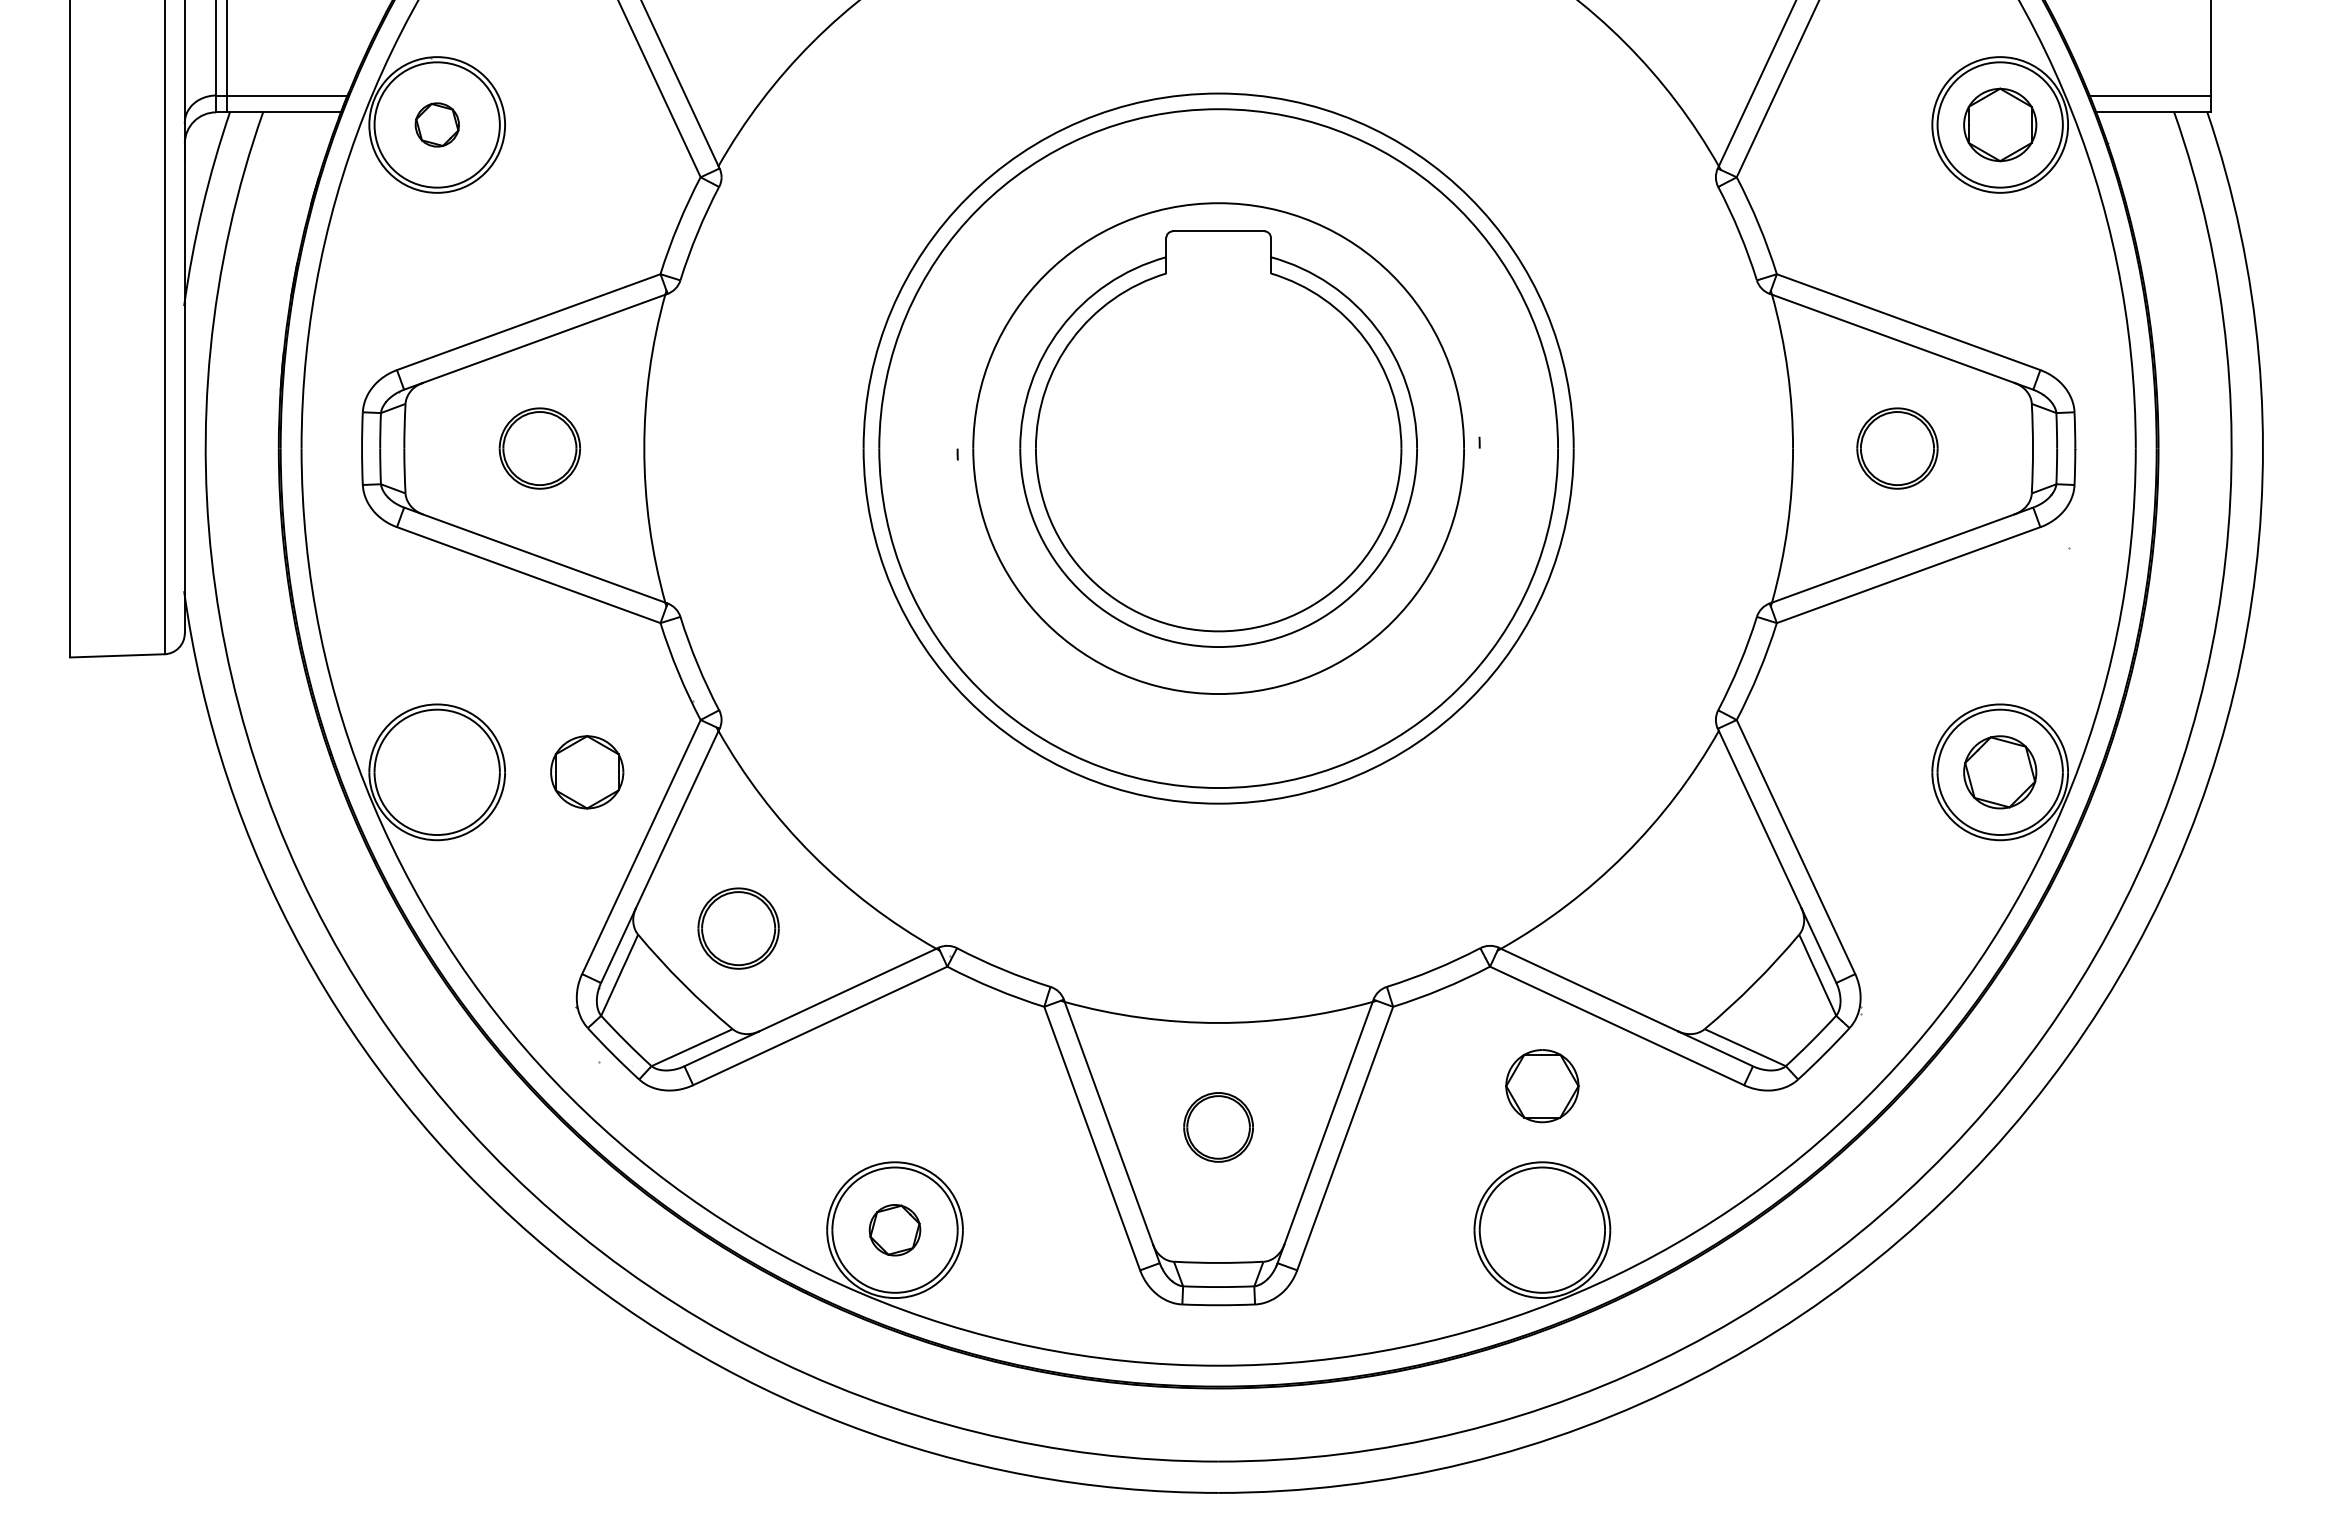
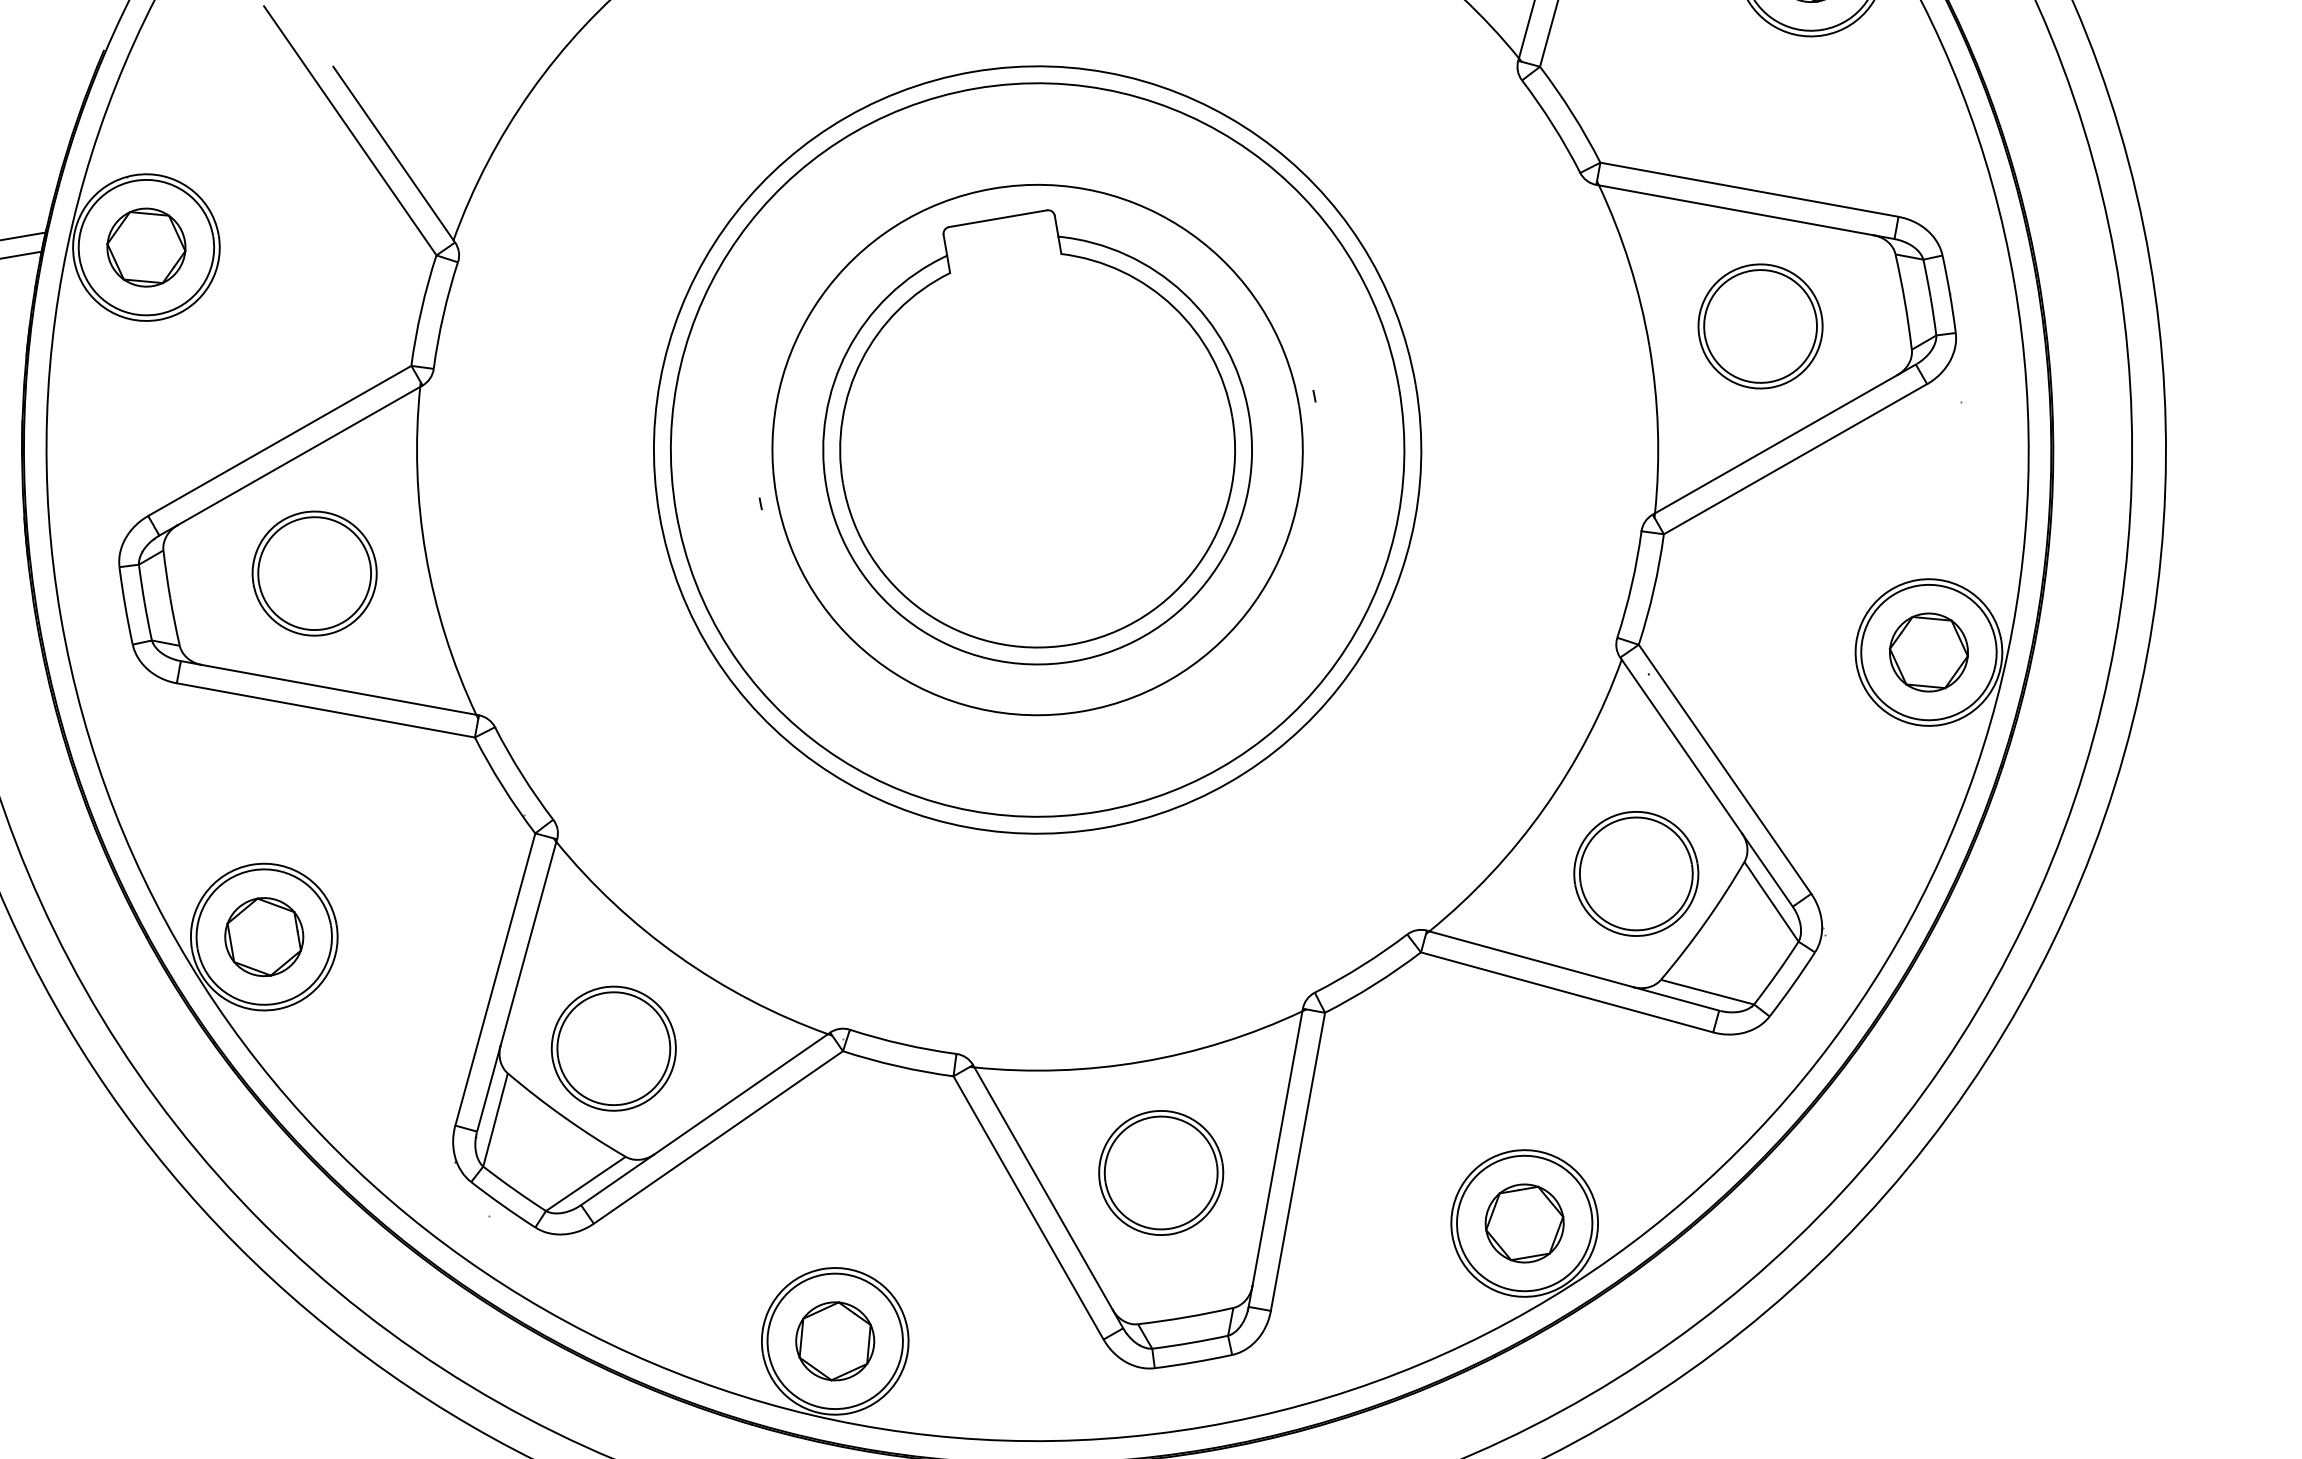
part: (437, 124) -> (146, 247), size x1.67
part: (539, 448) -> (314, 573), size x1.43
part: (1897, 448) -> (1760, 326), size x1.43
part: (587, 772) -> (264, 937), moved
part: (738, 928) -> (613, 1048), size x1.43
part: (1698, 928) -> (1636, 873), added
part: (1542, 1086) -> (1524, 1223), moved
part: (1218, 1127) -> (1161, 1173), size x1.67
part: (894, 1230) -> (834, 1341), size x1.43

